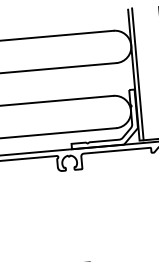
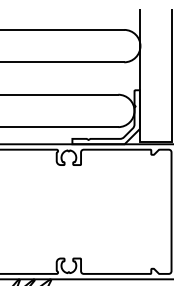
line: (137, 74) -> (144, 75), removed

